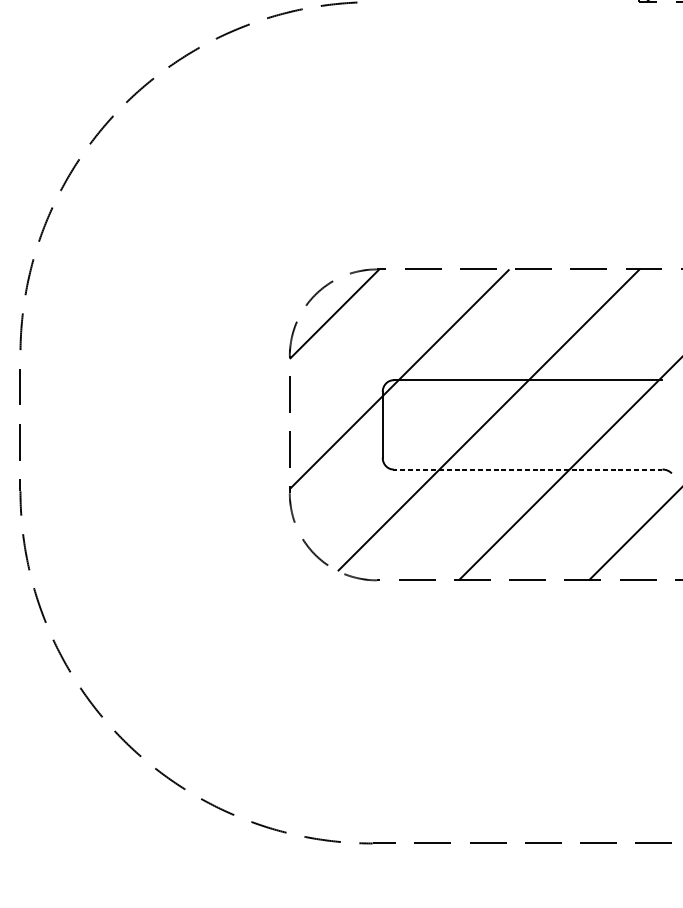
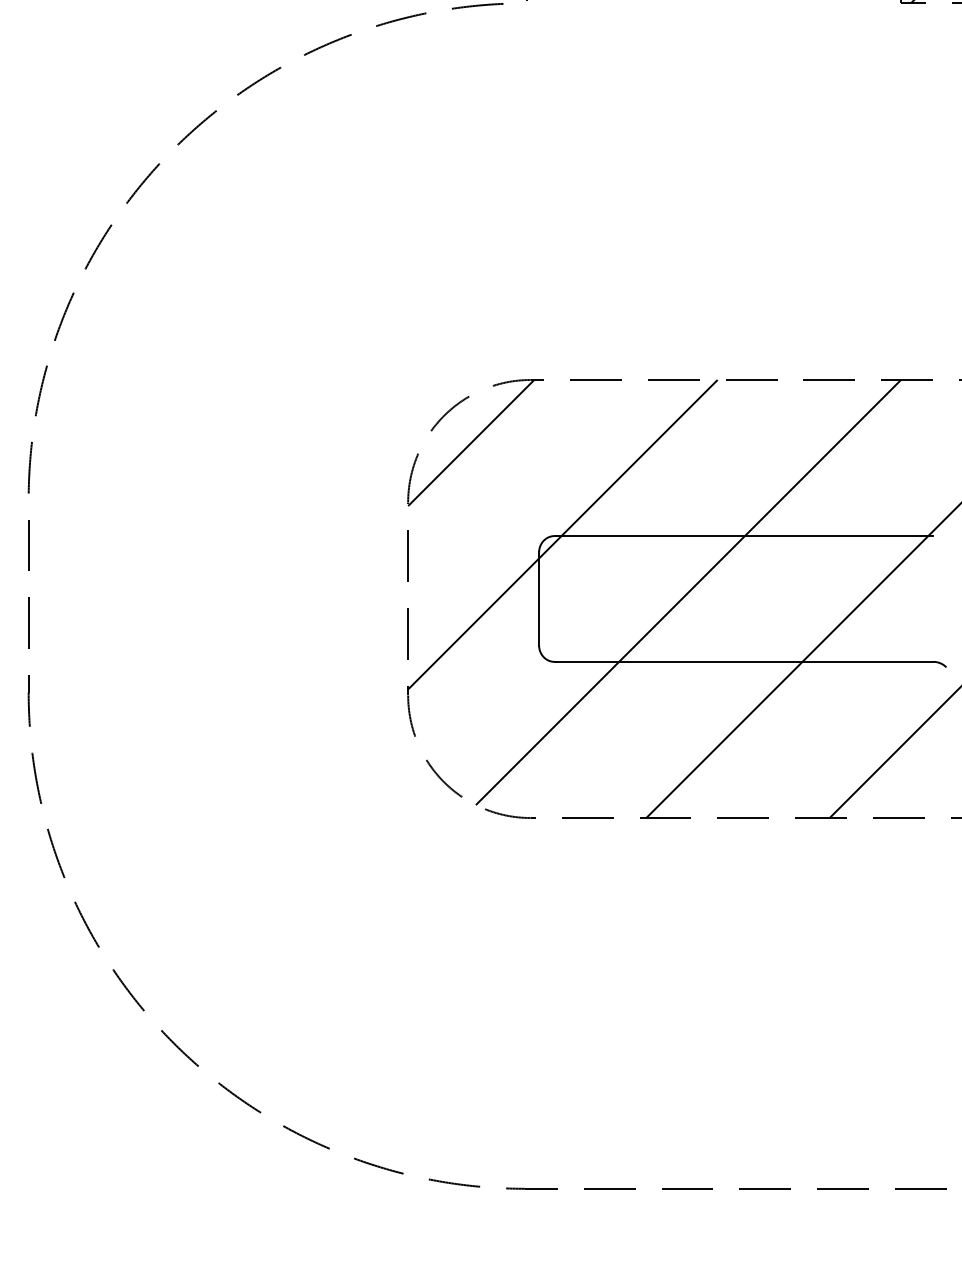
line: (527, 469) -> (743, 661), dashed -> solid

